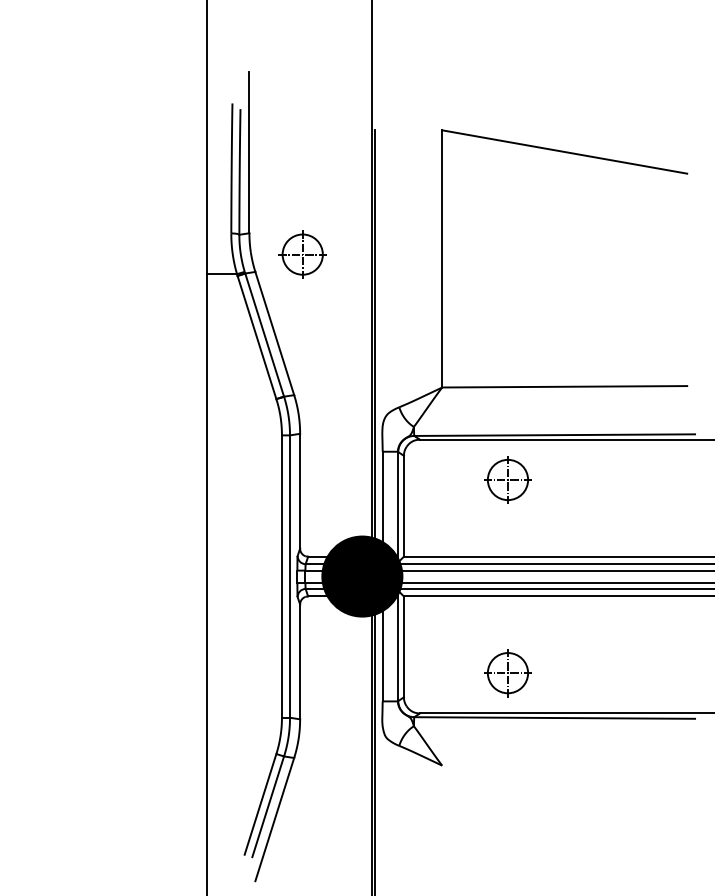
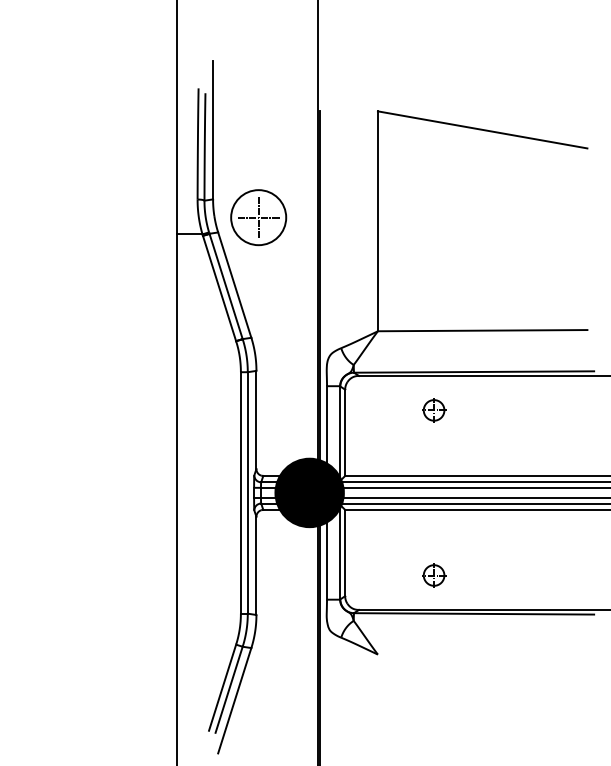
circle: (302, 254) -> (258, 217), size x1.6
part: (507, 480) -> (433, 410), size x0.6
part: (507, 673) -> (433, 575), size x0.6

